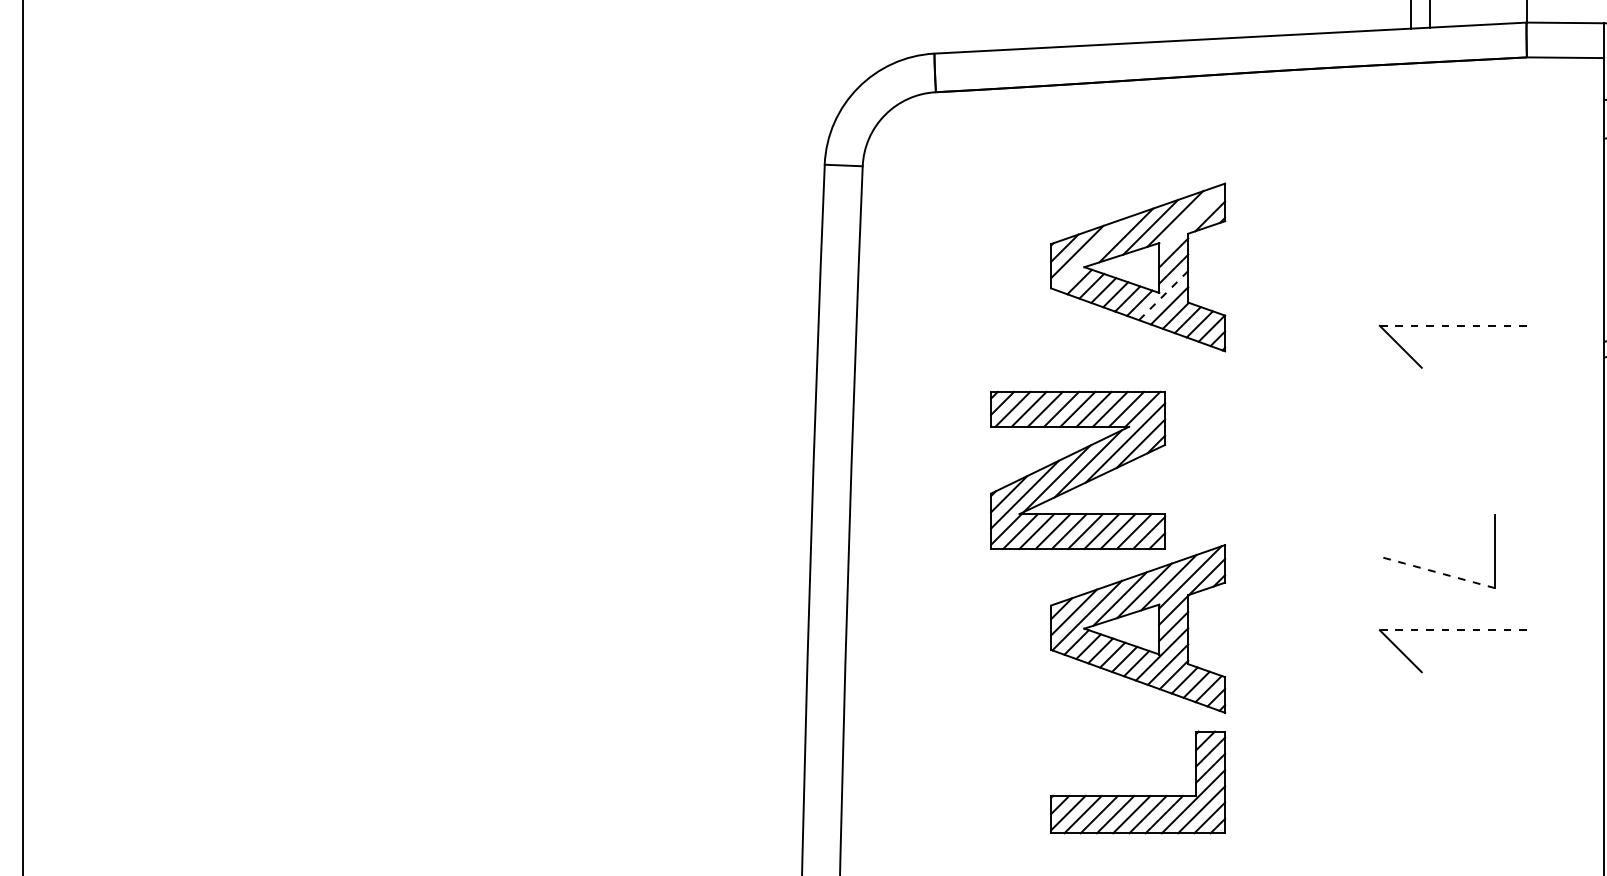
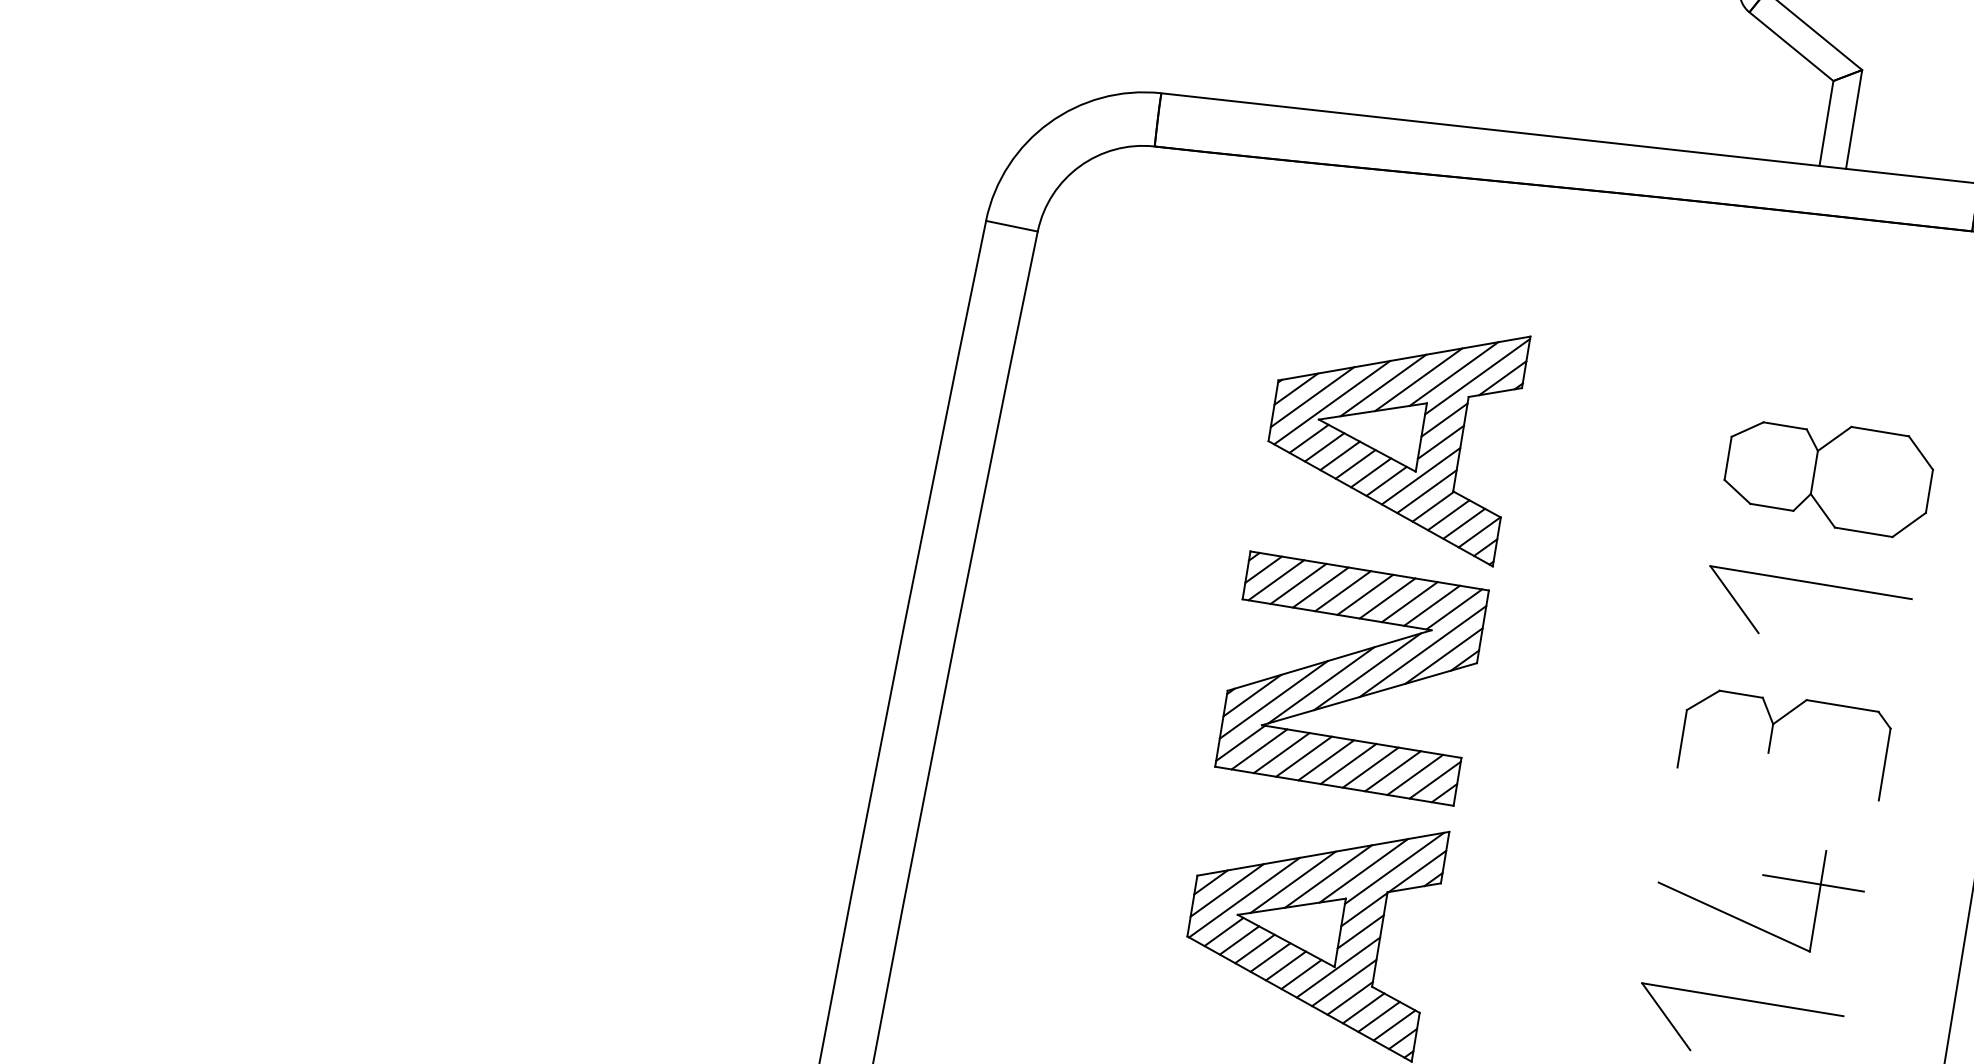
line: (1192, 218) -> (1477, 377), added
part: (1452, 246) -> (1827, 473), added
line: (1091, 253) -> (1331, 402), added
line: (1163, 295) -> (1420, 476), dashed -> solid
line: (1453, 325) -> (1811, 582), dashed -> solid
part: (1443, 440) -> (1772, 737), added
part: (1078, 470) -> (1352, 678), moved
line: (1489, 539) -> (1812, 883), added
line: (1437, 572) -> (1734, 917), dashed -> solid
line: (1453, 630) -> (1743, 1000), dashed -> solid

